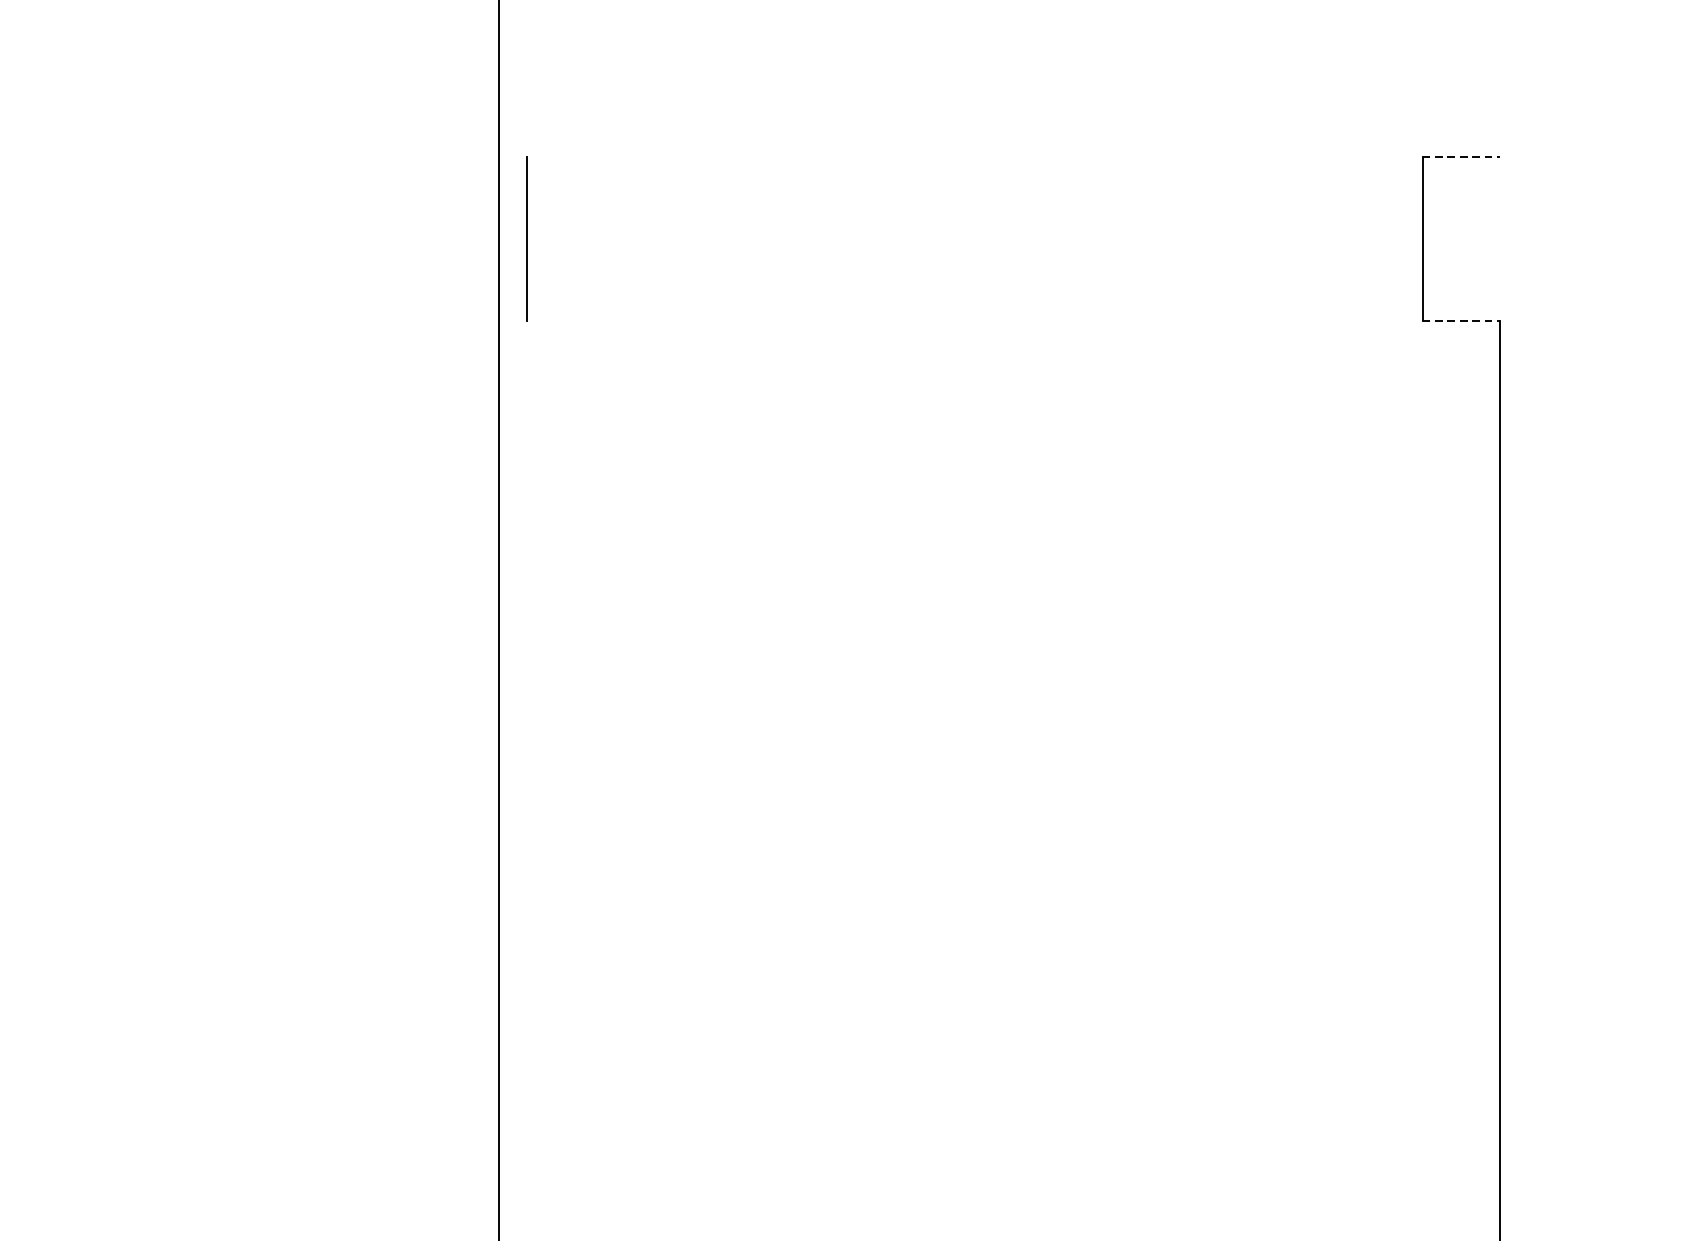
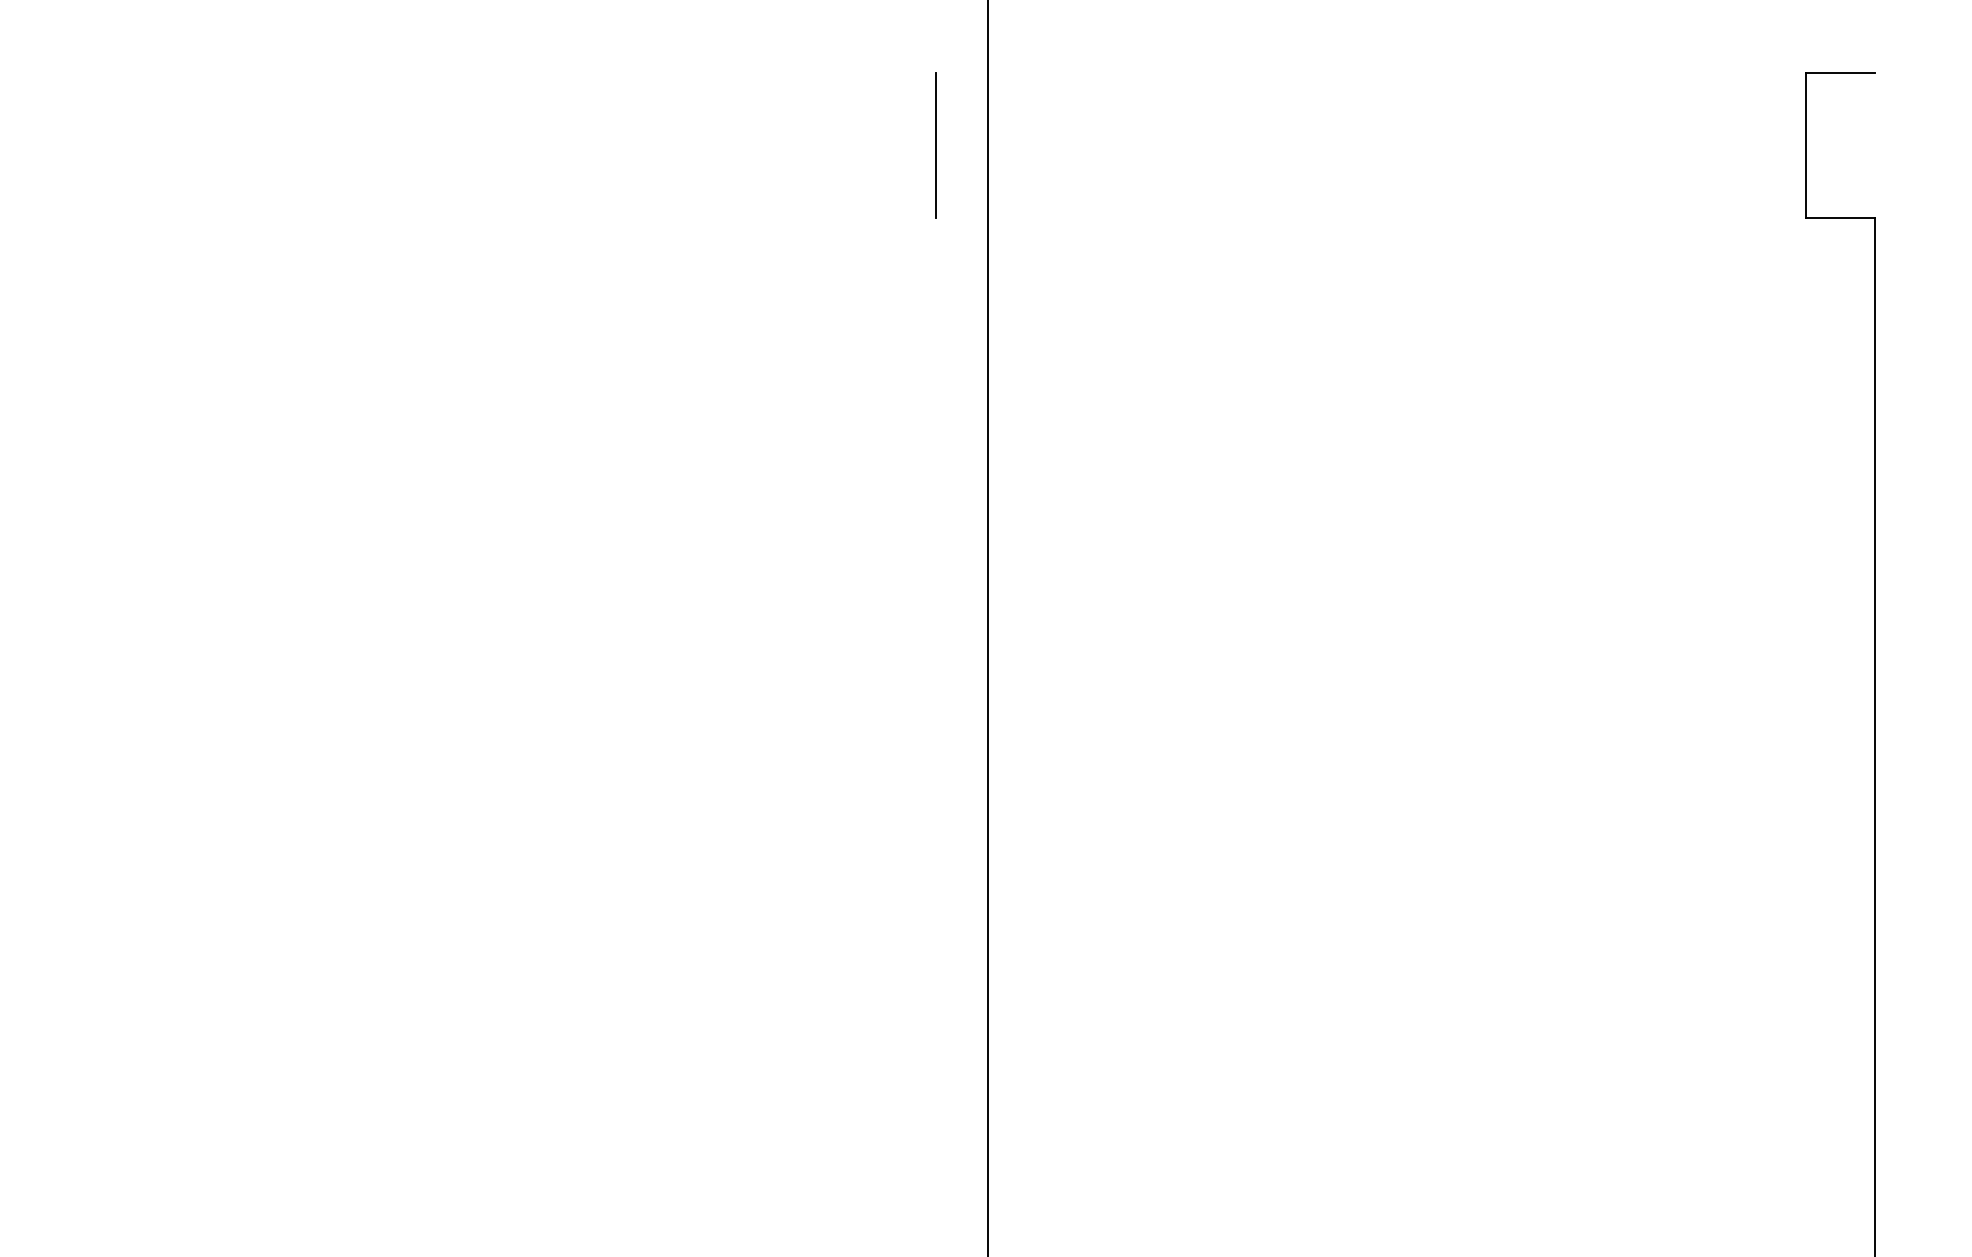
line: (1462, 157) -> (1841, 72), dashed -> solid
line: (526, 239) -> (935, 145), moved
line: (1462, 320) -> (1841, 217), dashed -> solid

